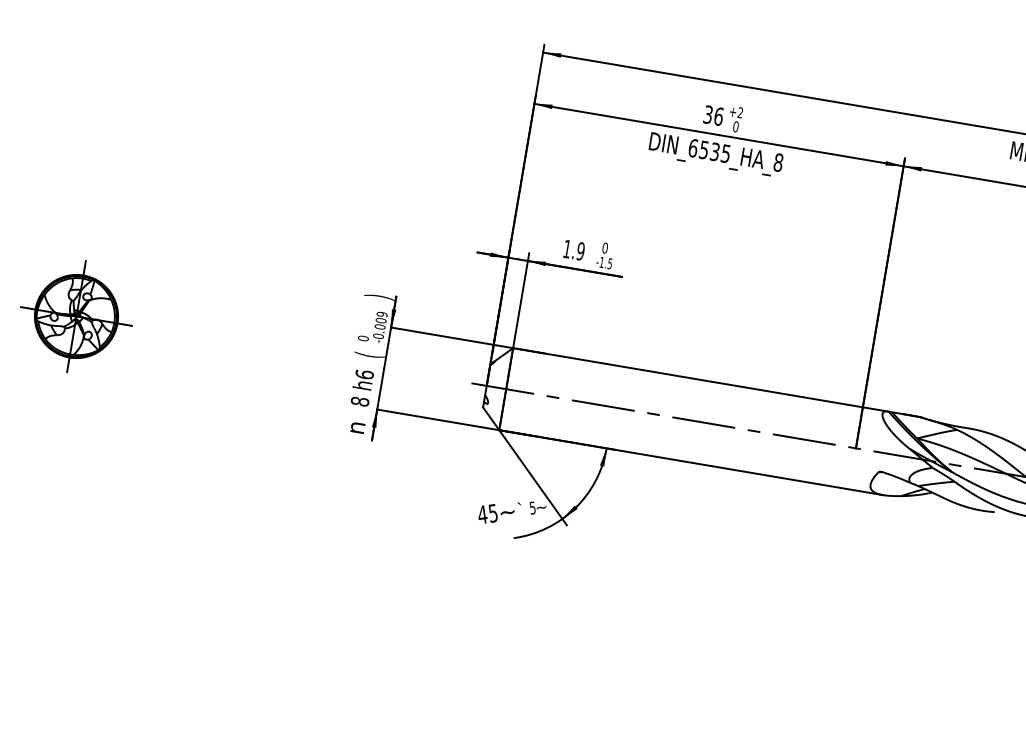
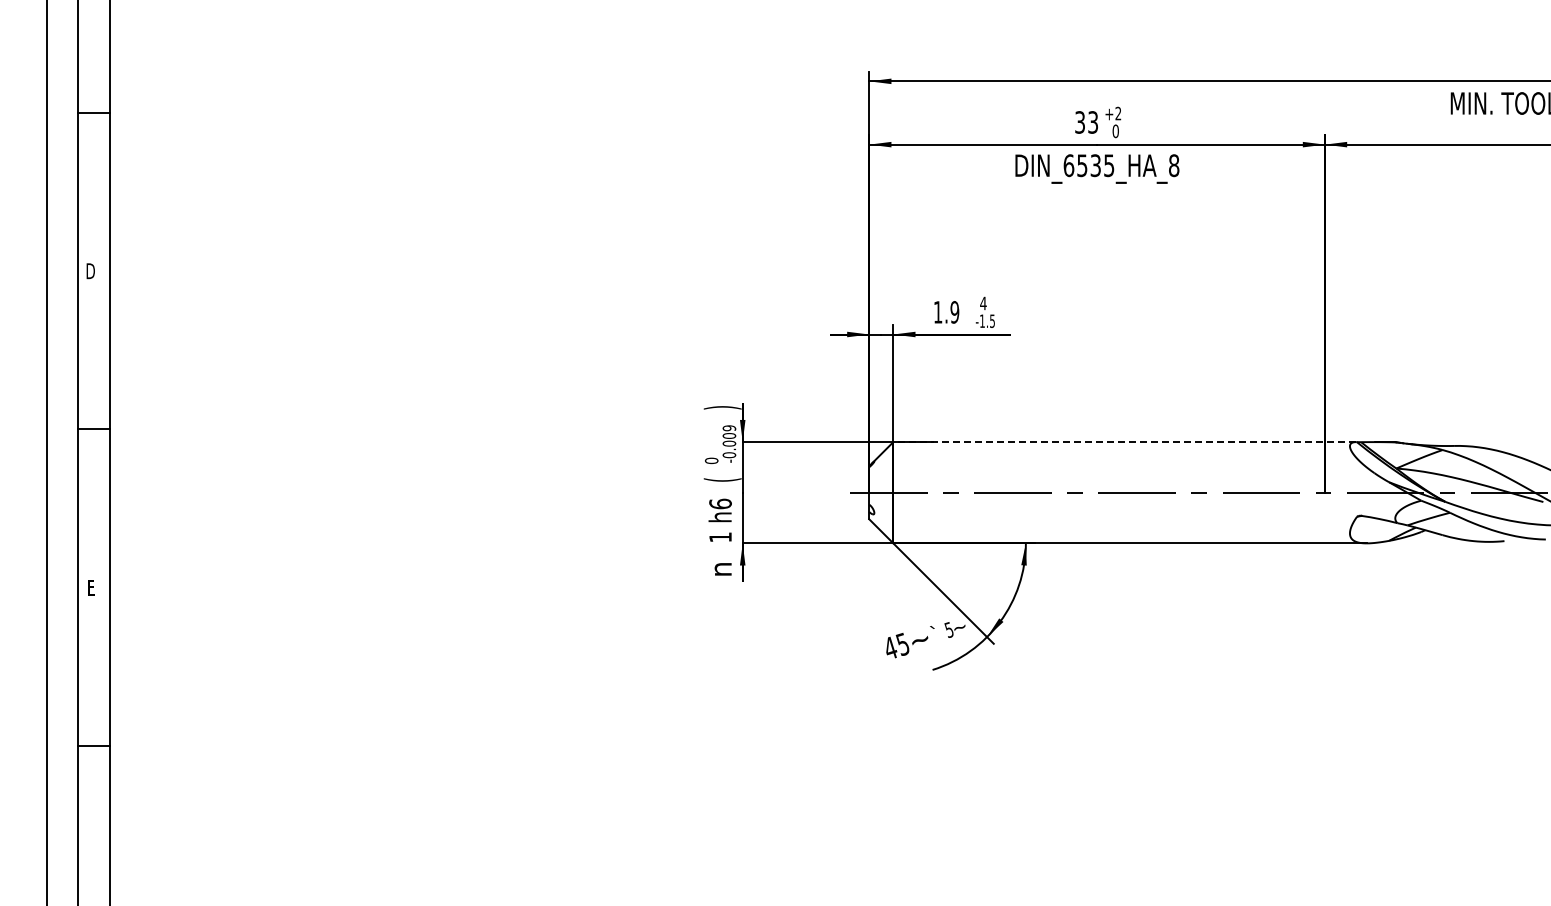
text: (719, 116) -> (1093, 122), 36 -> 33
text: (605, 248) -> (983, 303), 0 -> 4
part: (76, 316) -> (362, 492), removed
line: (700, 380) -> (1124, 442), solid -> dashed
text: (360, 401) -> (720, 537), 8 -> 1

